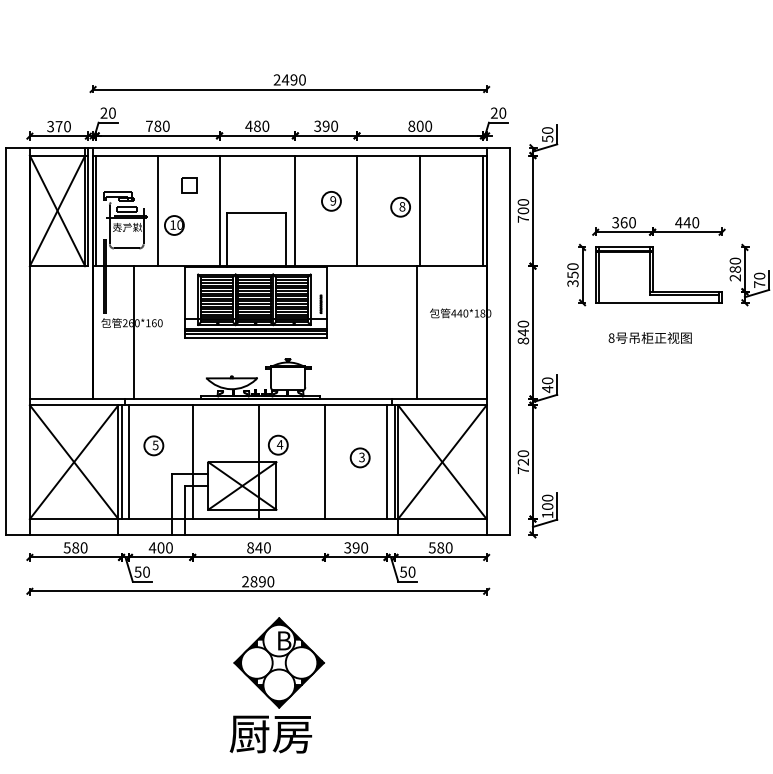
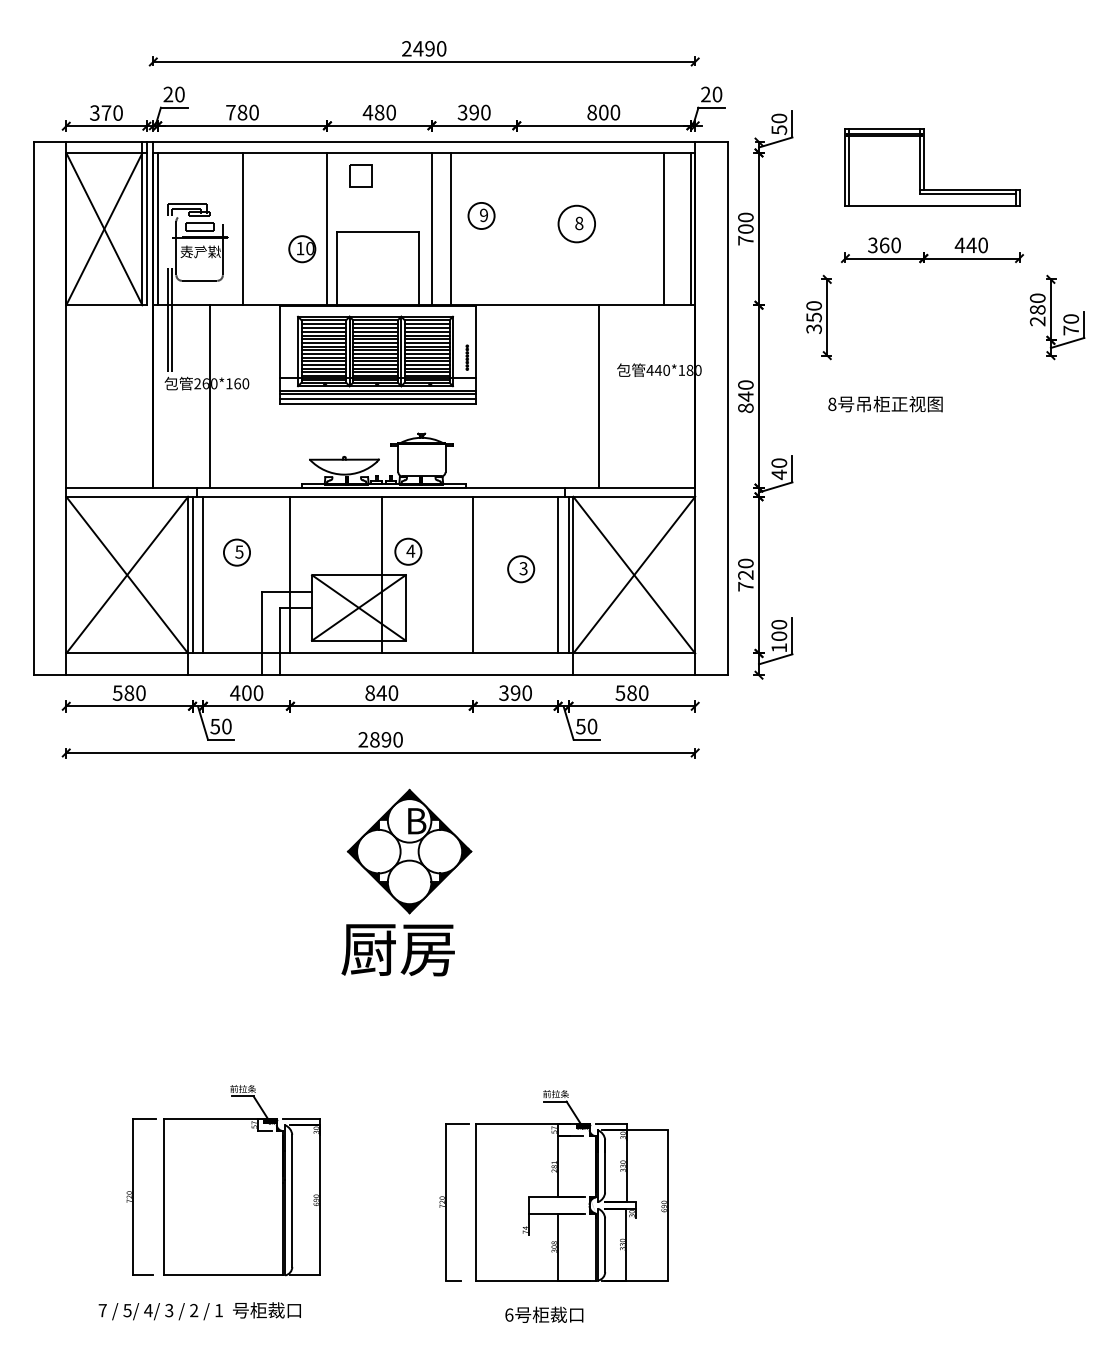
part: (189, 185) -> (360, 175), moved
circle: (400, 207) -> (576, 224), size x1.4
line: (356, 210) -> (450, 228), moved
line: (420, 210) -> (663, 228), moved
part: (174, 225) -> (302, 249), moved
part: (653, 275) -> (924, 167), moved
text: (650, 338) -> (885, 404), moved

